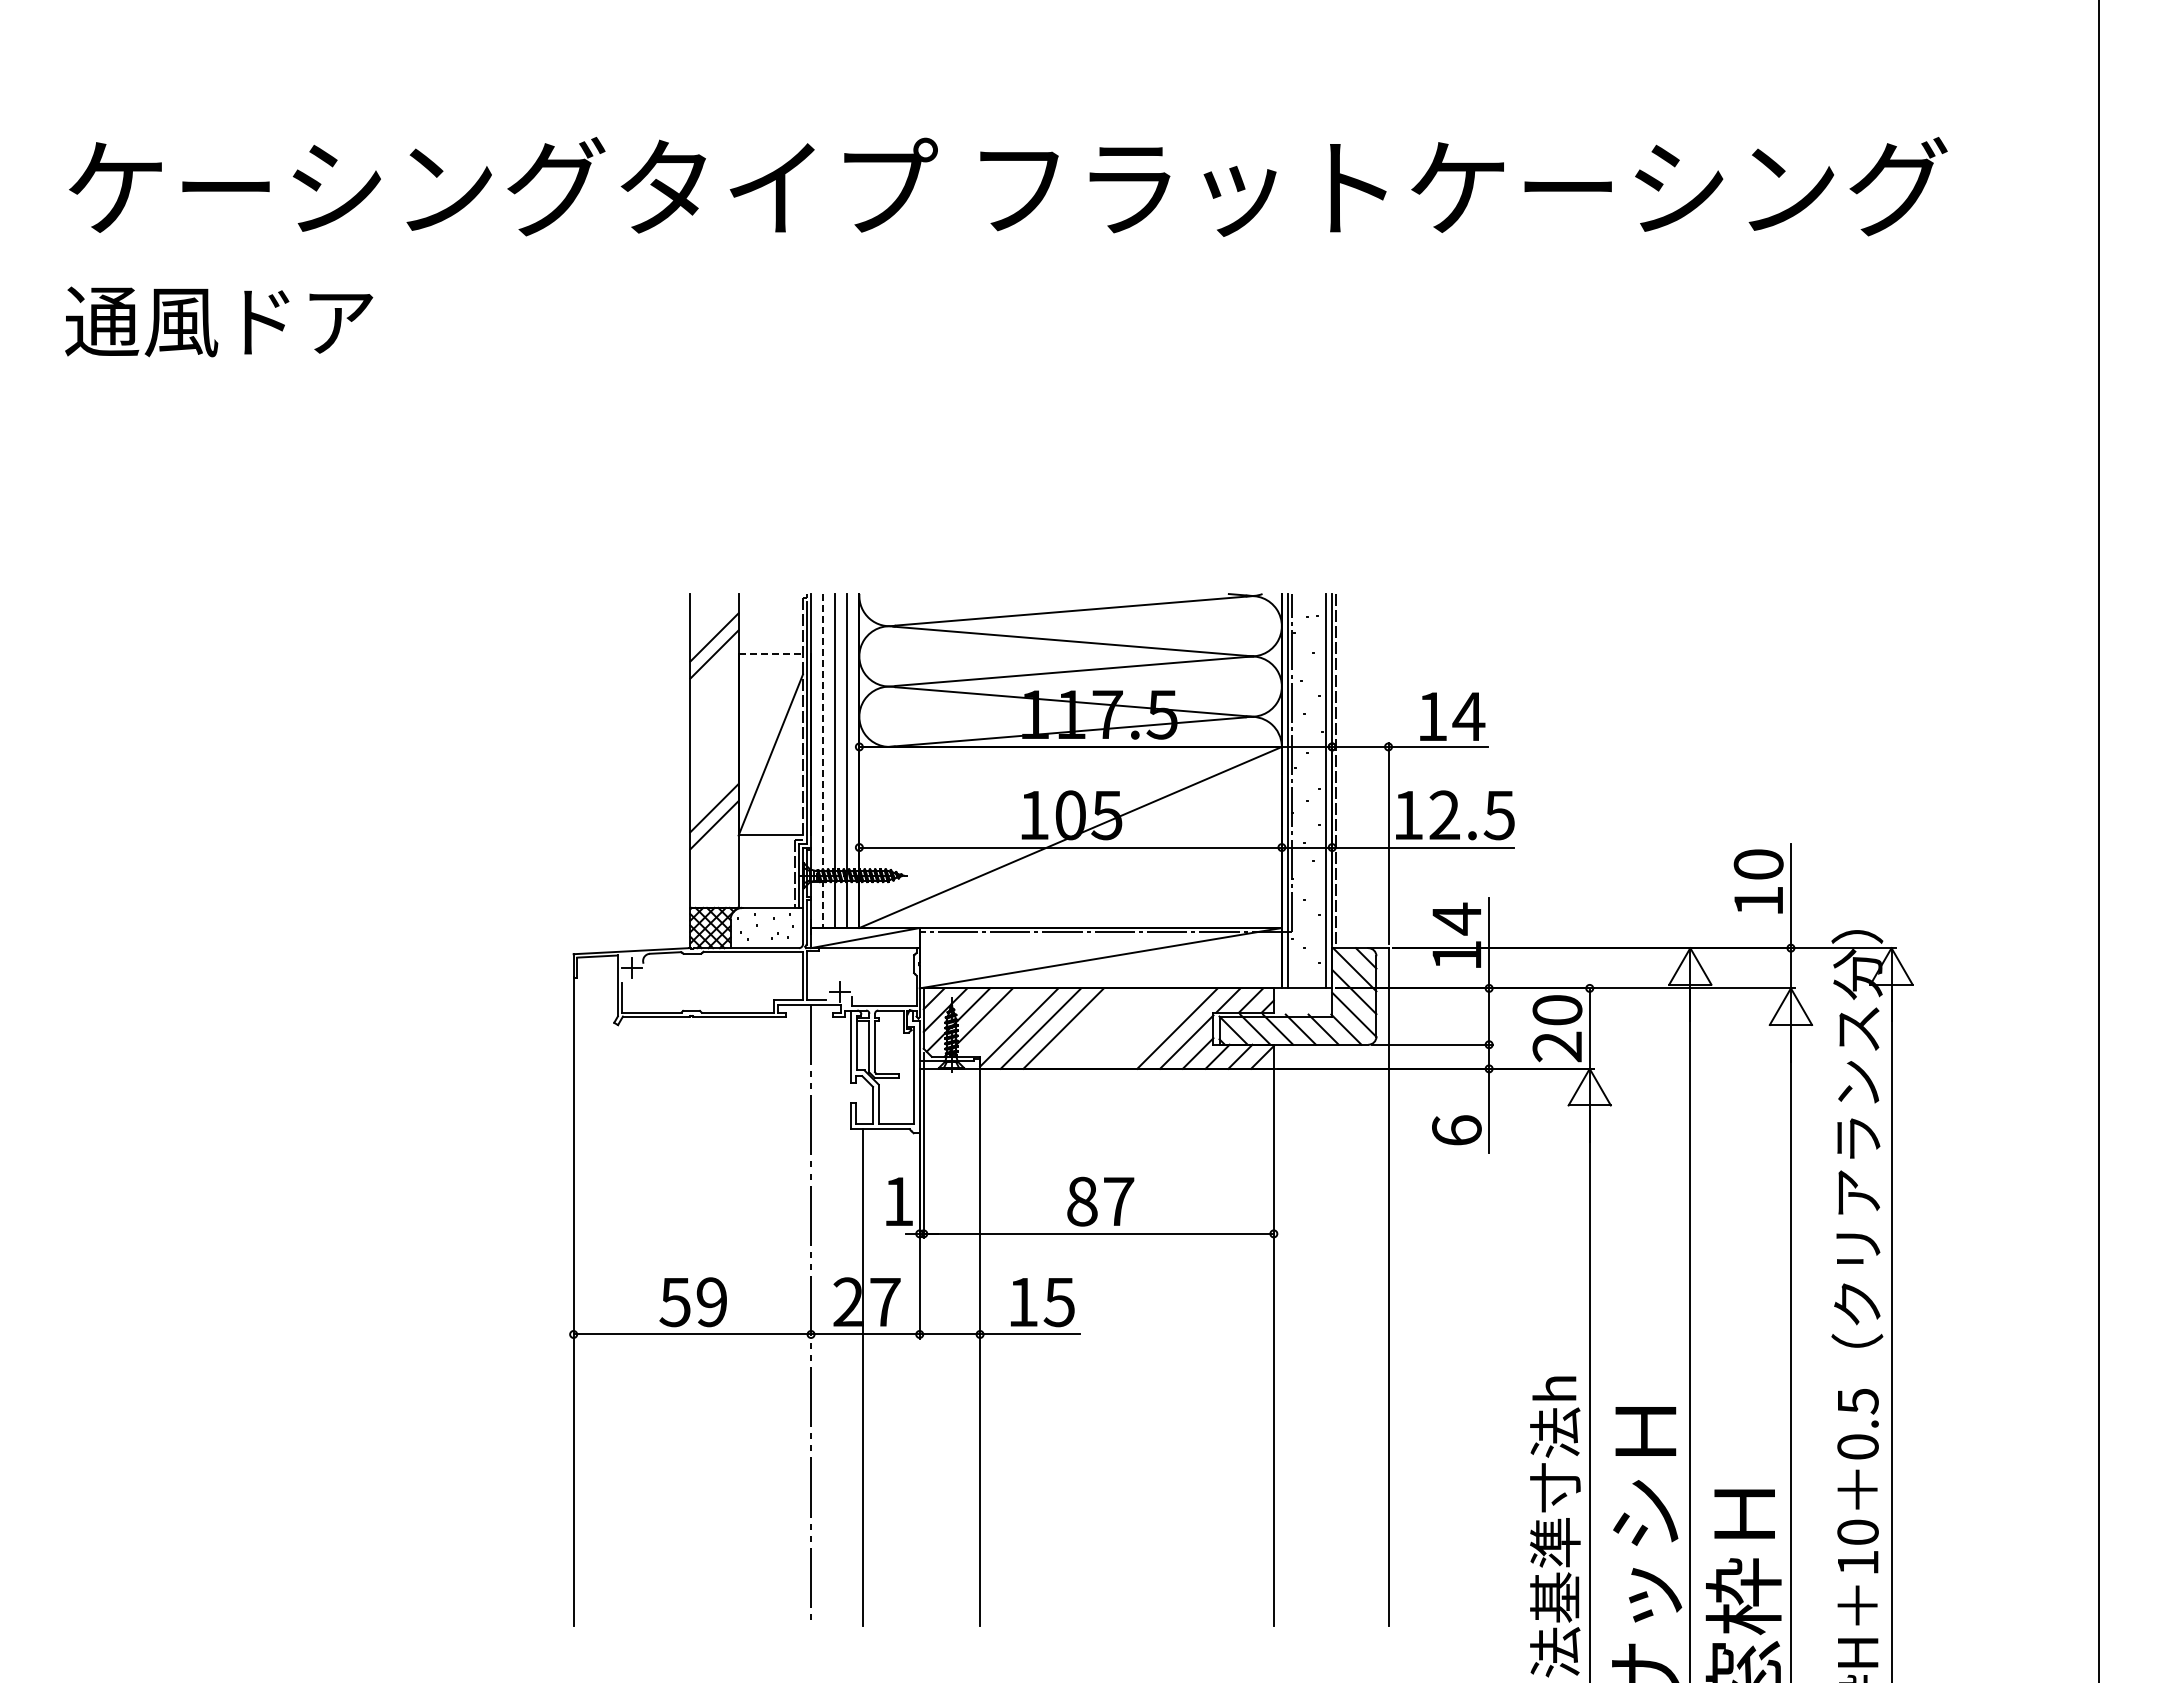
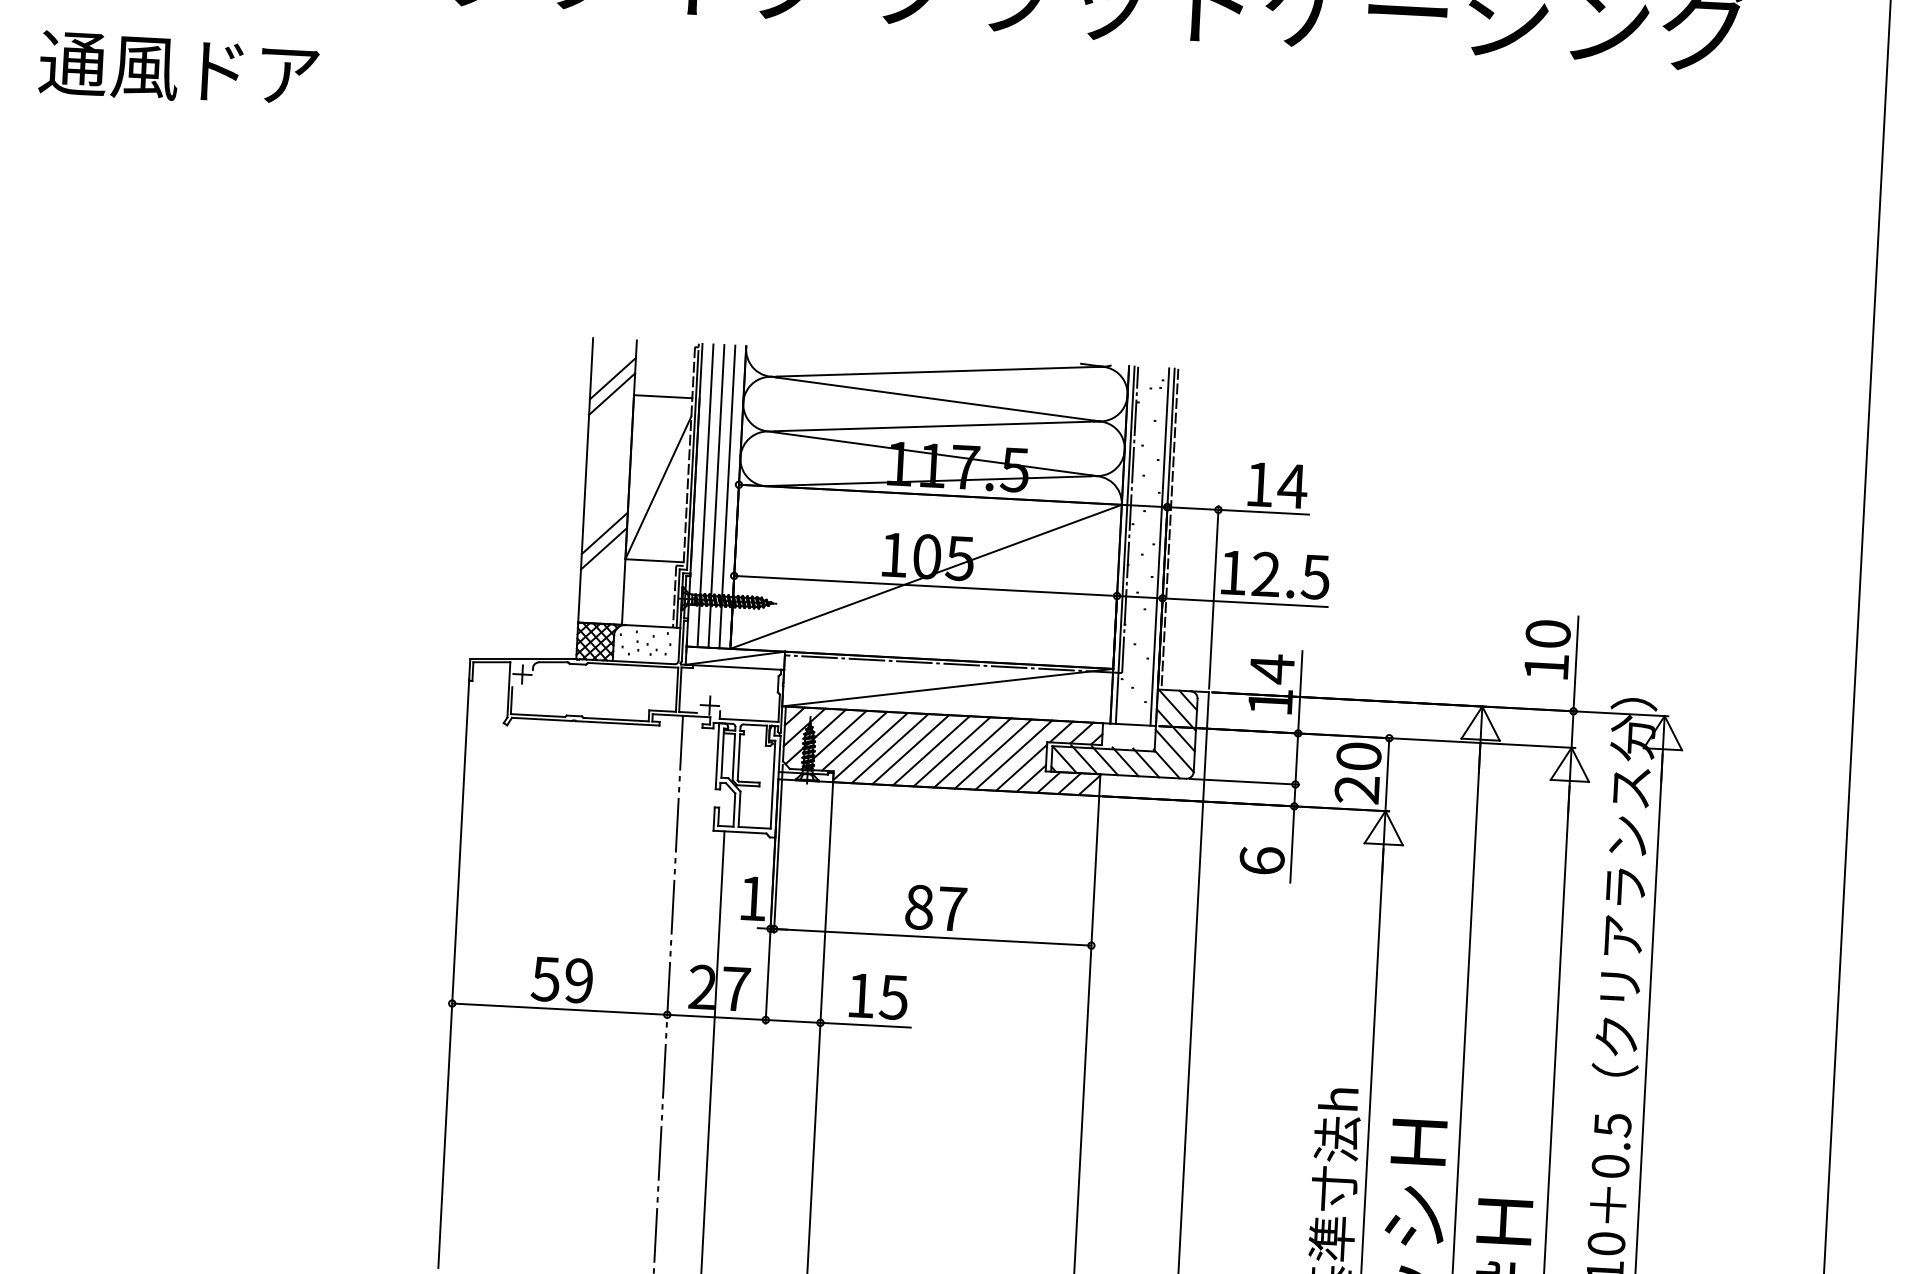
line: (771, 654) -> (663, 396), dashed -> solid
line: (823, 761) -> (705, 496), dashed -> solid
line: (1001, 1022) -> (854, 741), added
line: (1086, 1028) -> (931, 750), added
line: (1108, 1028) -> (951, 751), added
line: (1131, 1028) -> (972, 752), added
line: (1154, 1028) -> (993, 753), added

